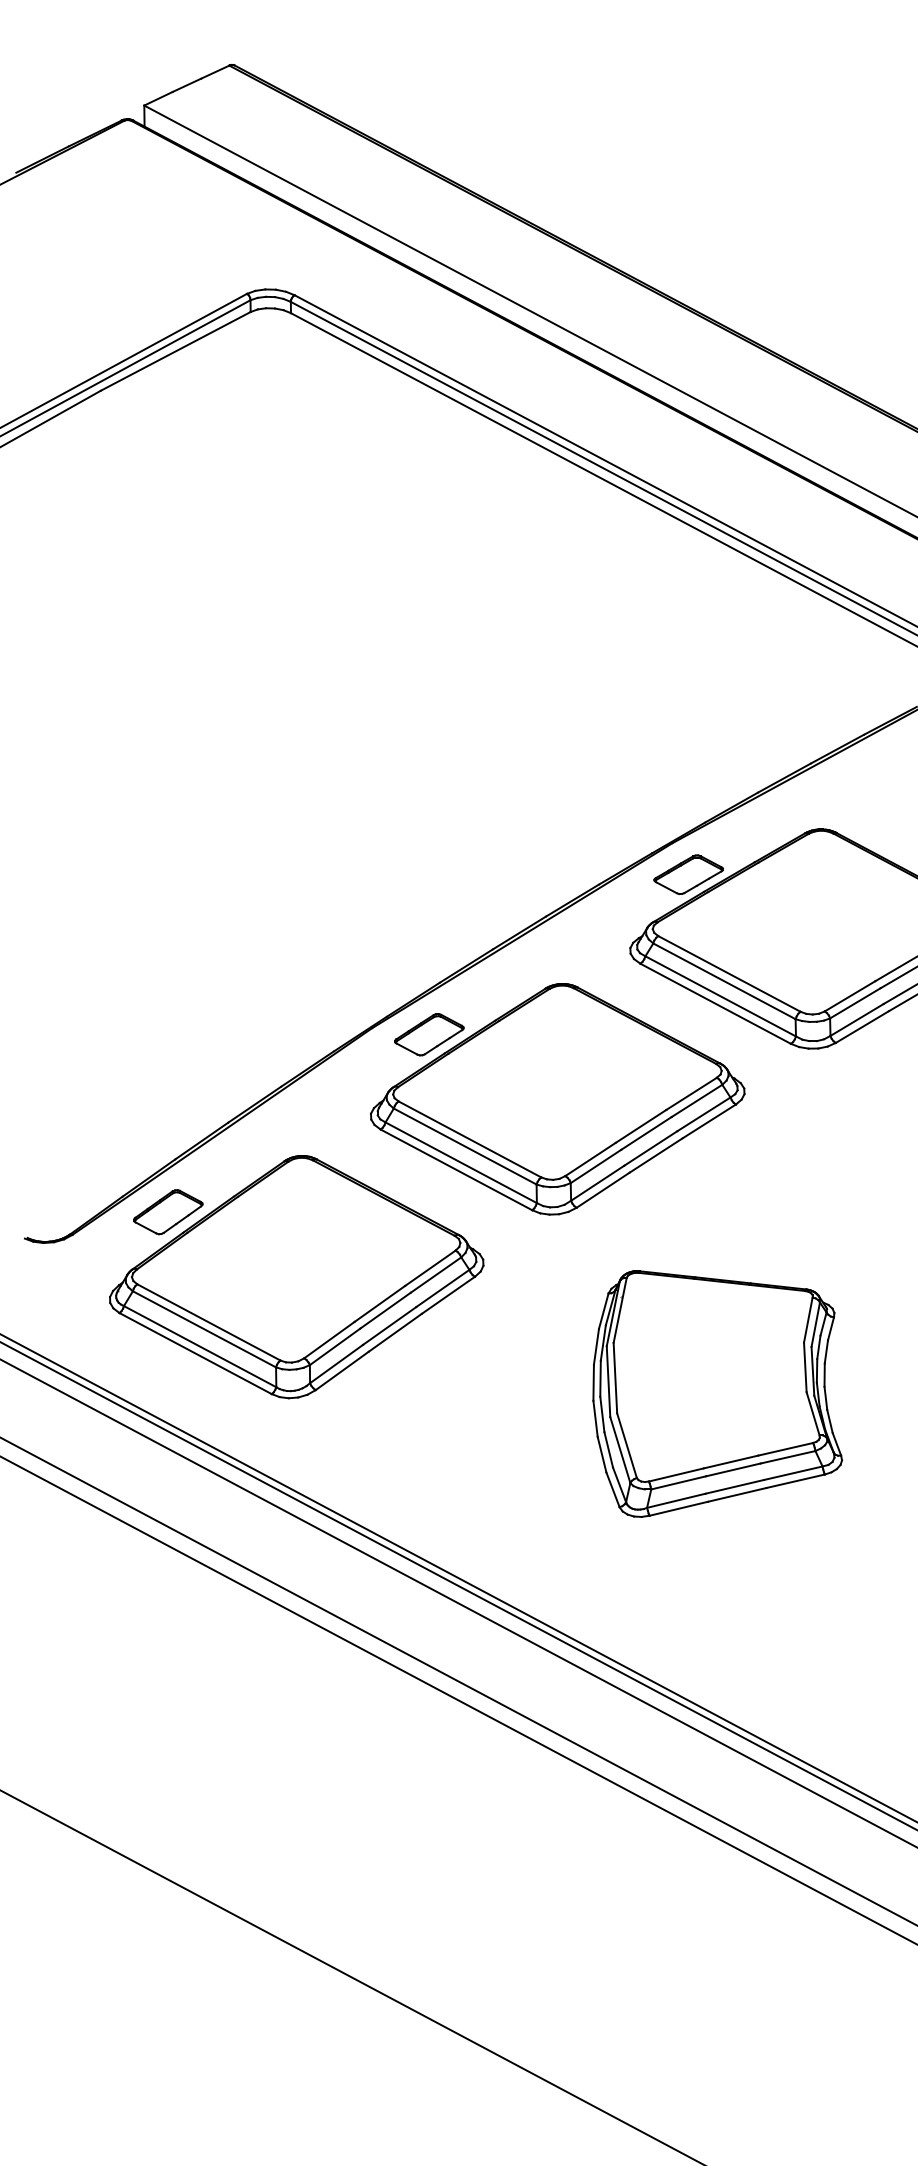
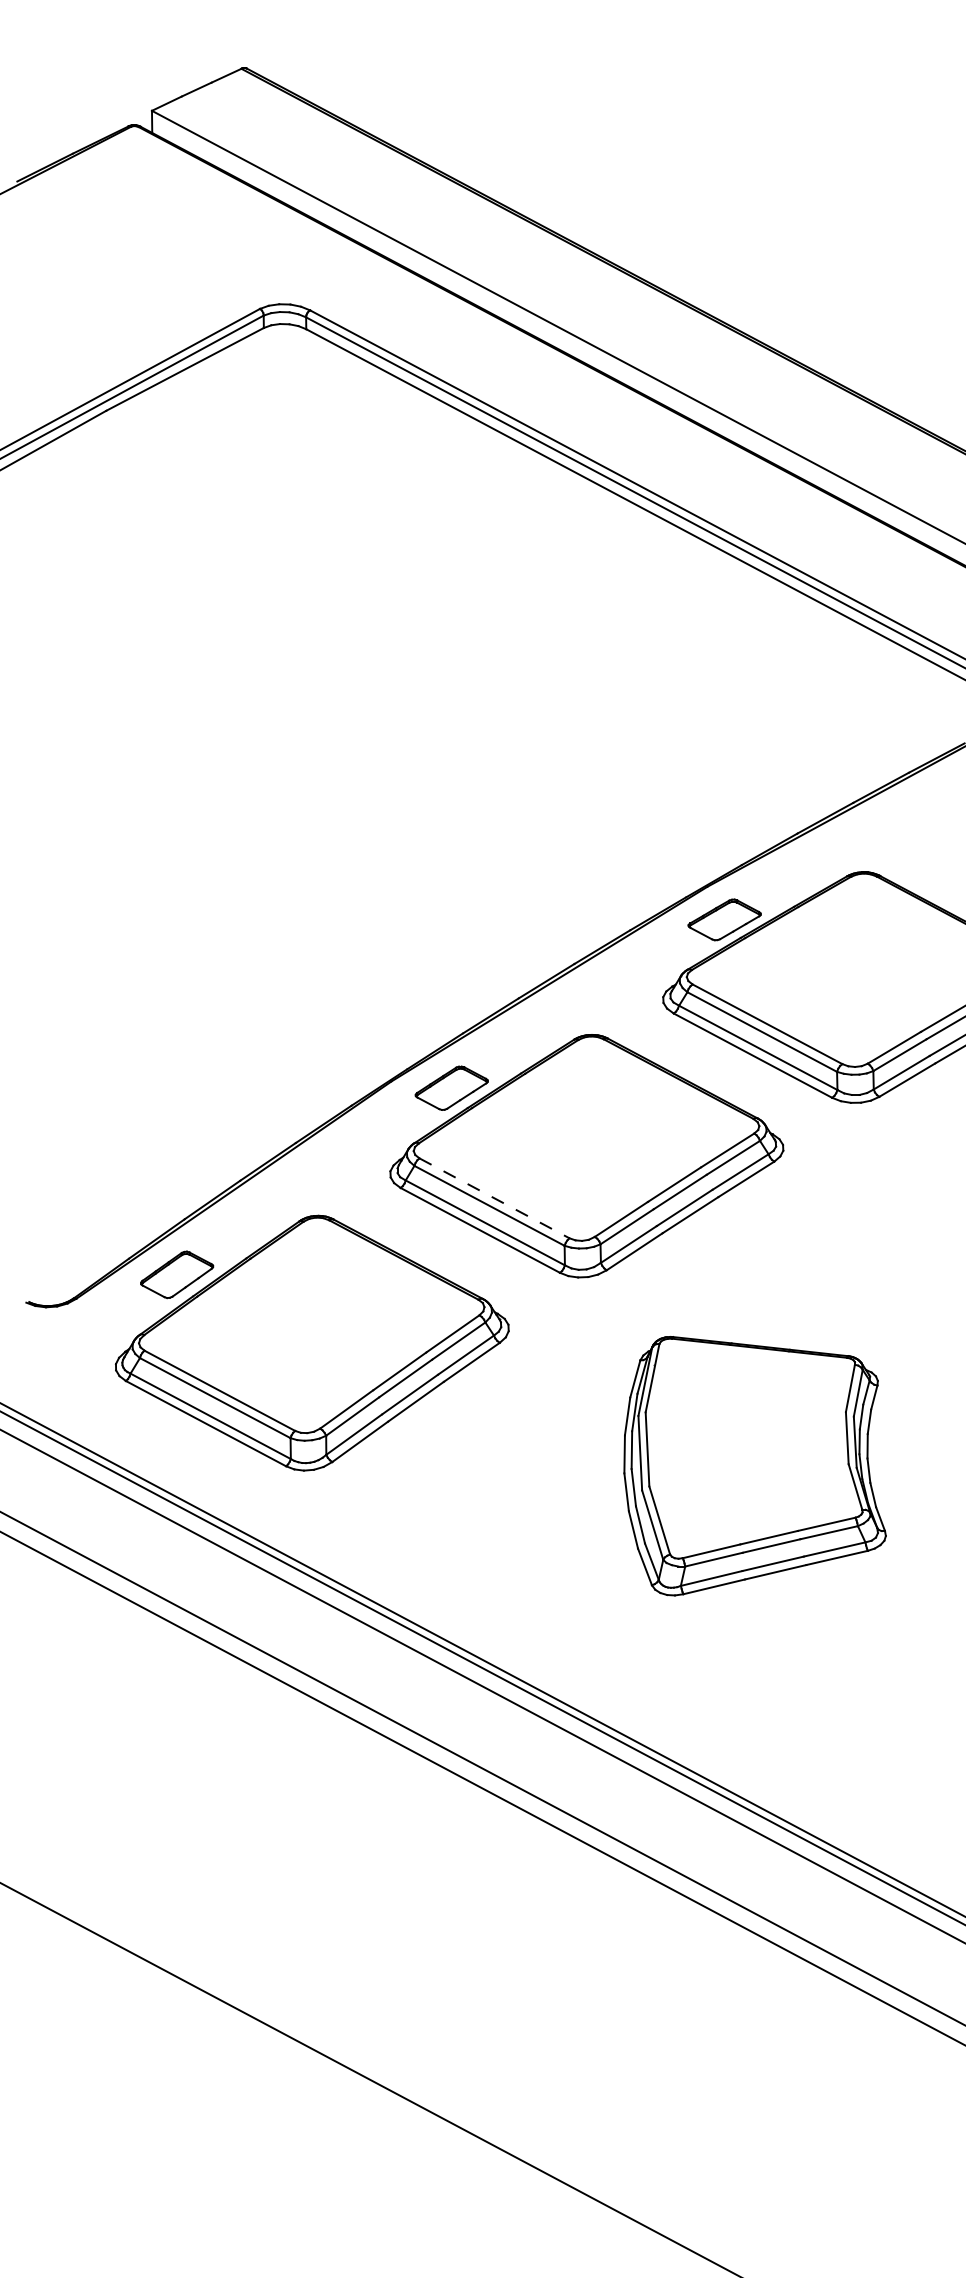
line: (469, 1139) -> (494, 1198), solid -> dashed

